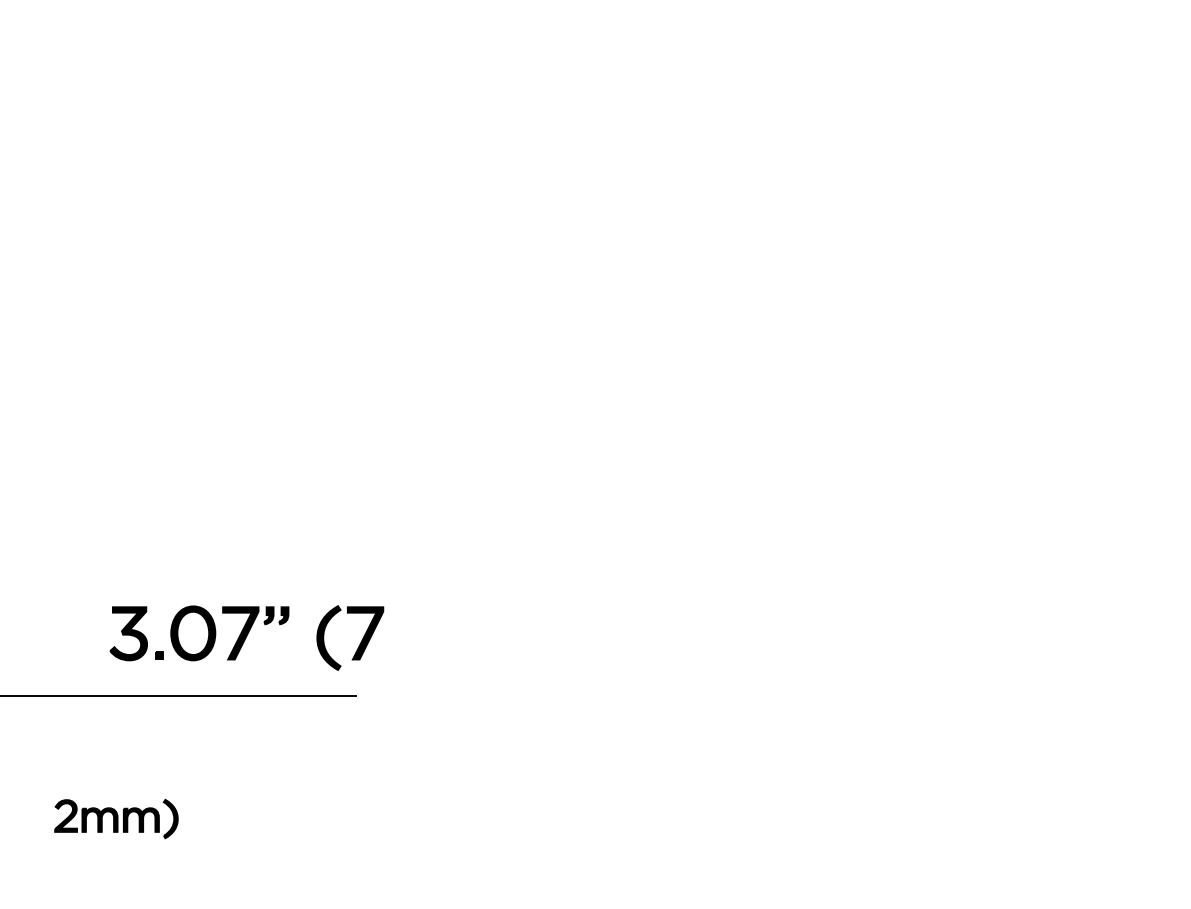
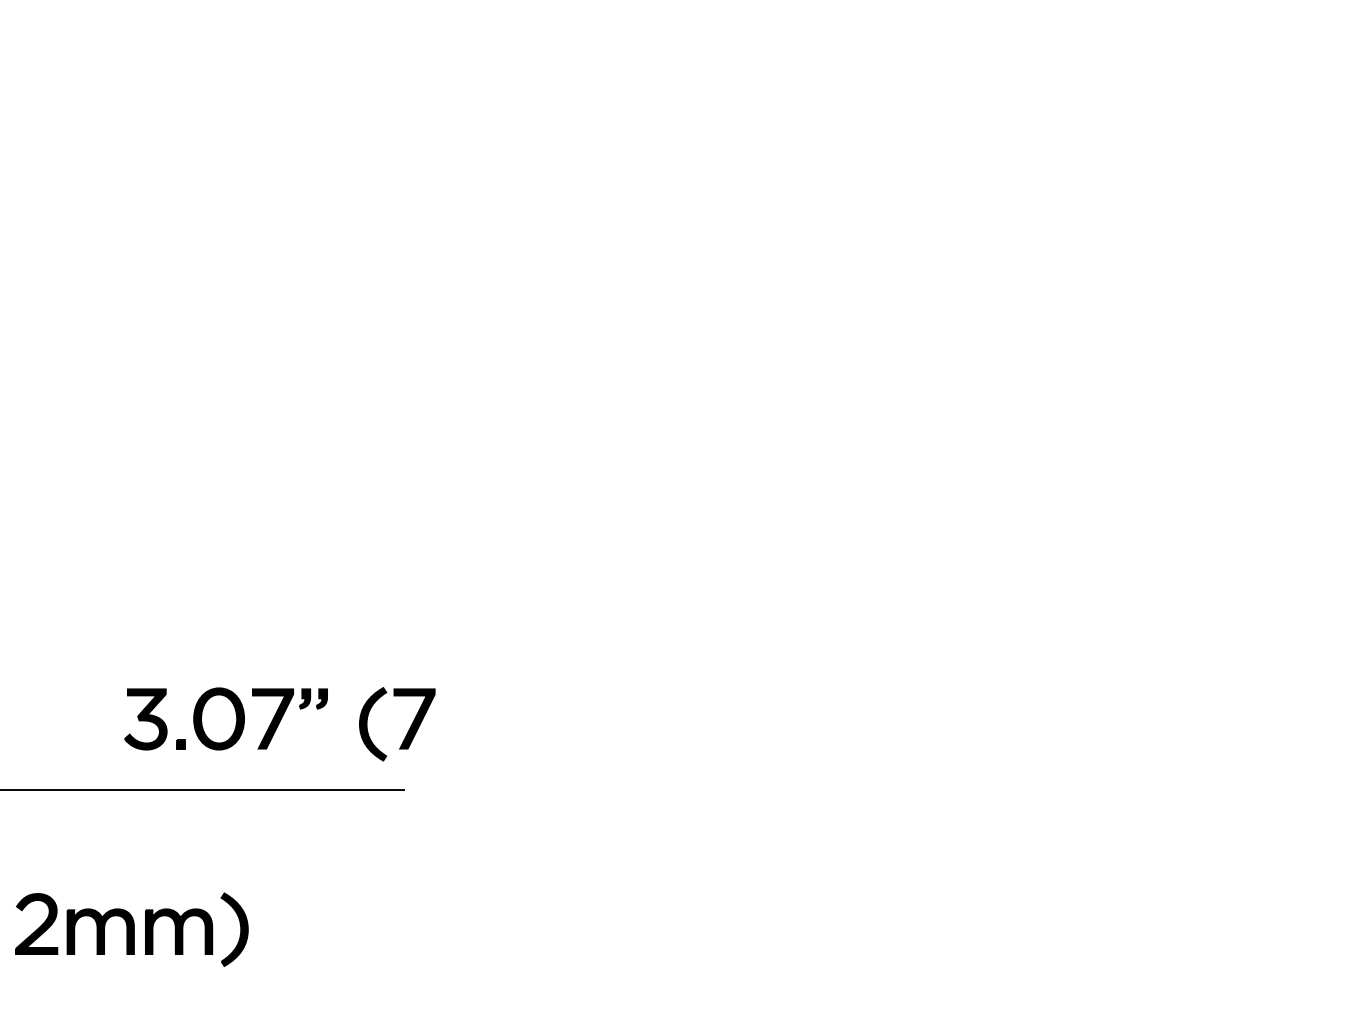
part: (116, 818) -> (131, 929), size x1.67

